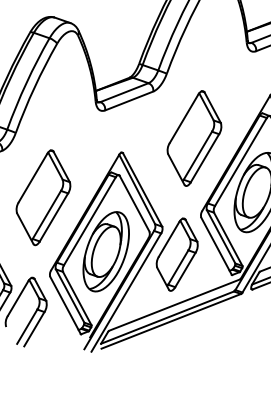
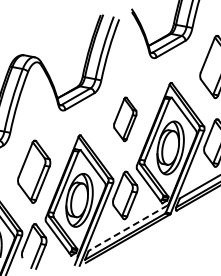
part: (194, 138) -> (125, 119), size x0.7
line: (174, 305) -> (128, 228), solid -> dashed

